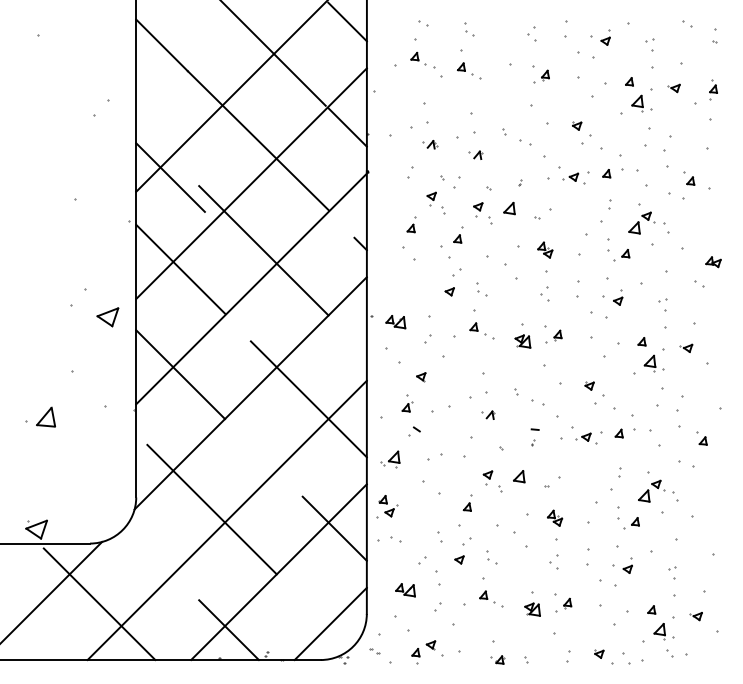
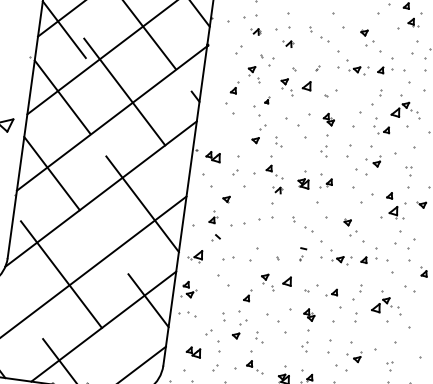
part: (641, 103) -> (413, 22), size x0.7
part: (458, 234) -> (267, 99), size x0.6
part: (488, 414) -> (277, 189), moved
part: (631, 523) -> (331, 293), moved

